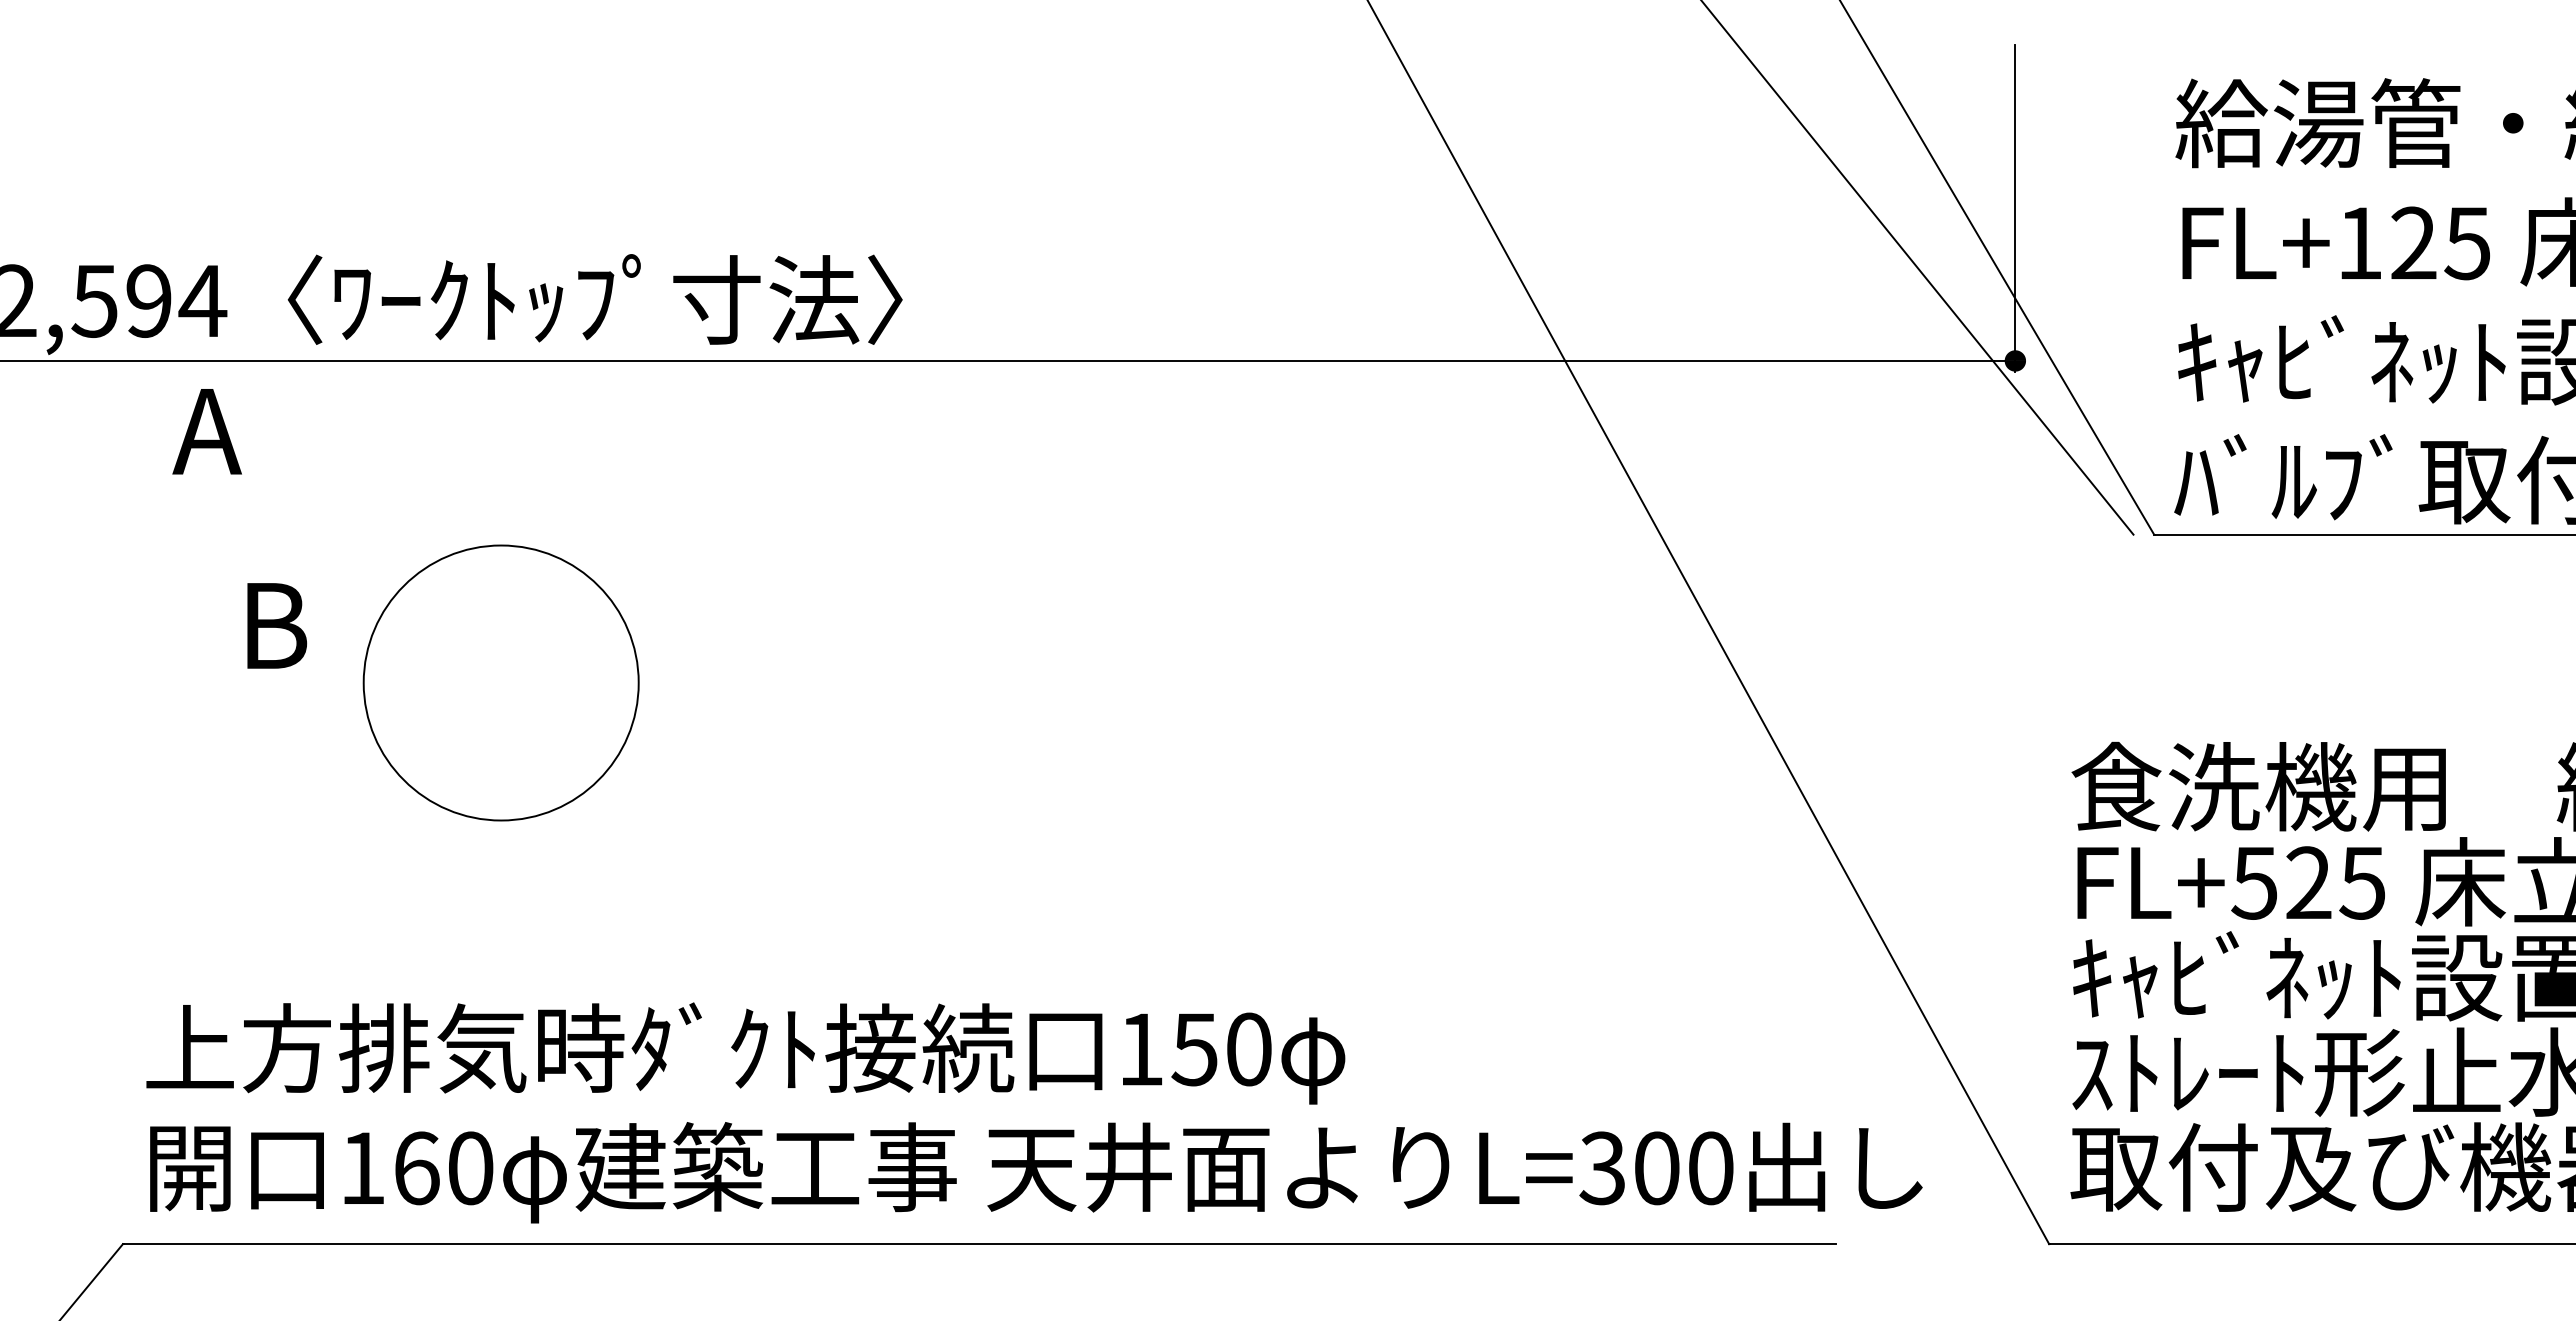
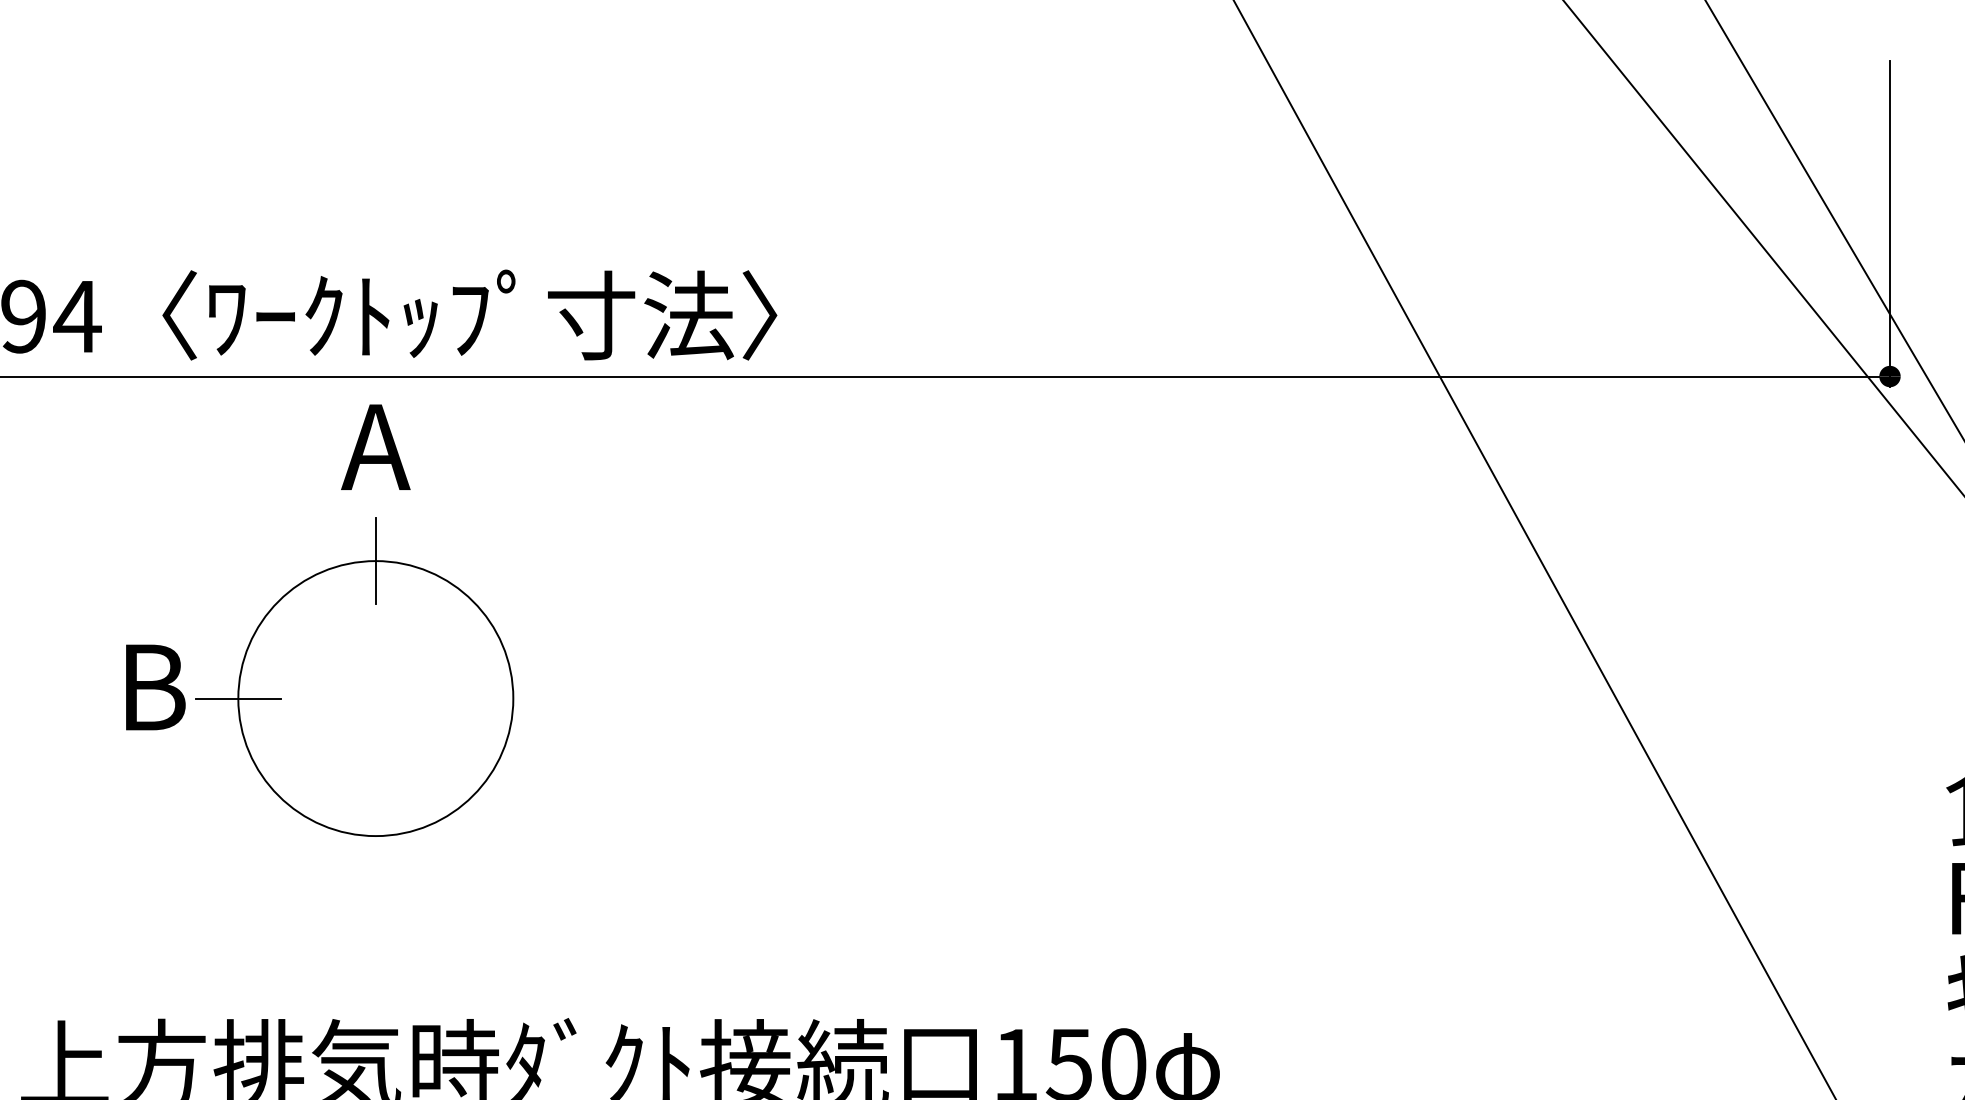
text: (206, 431) -> (375, 447), moved
line: (501, 545) -> (376, 561), added
text: (277, 625) -> (156, 687), moved
line: (363, 683) -> (238, 699), added

